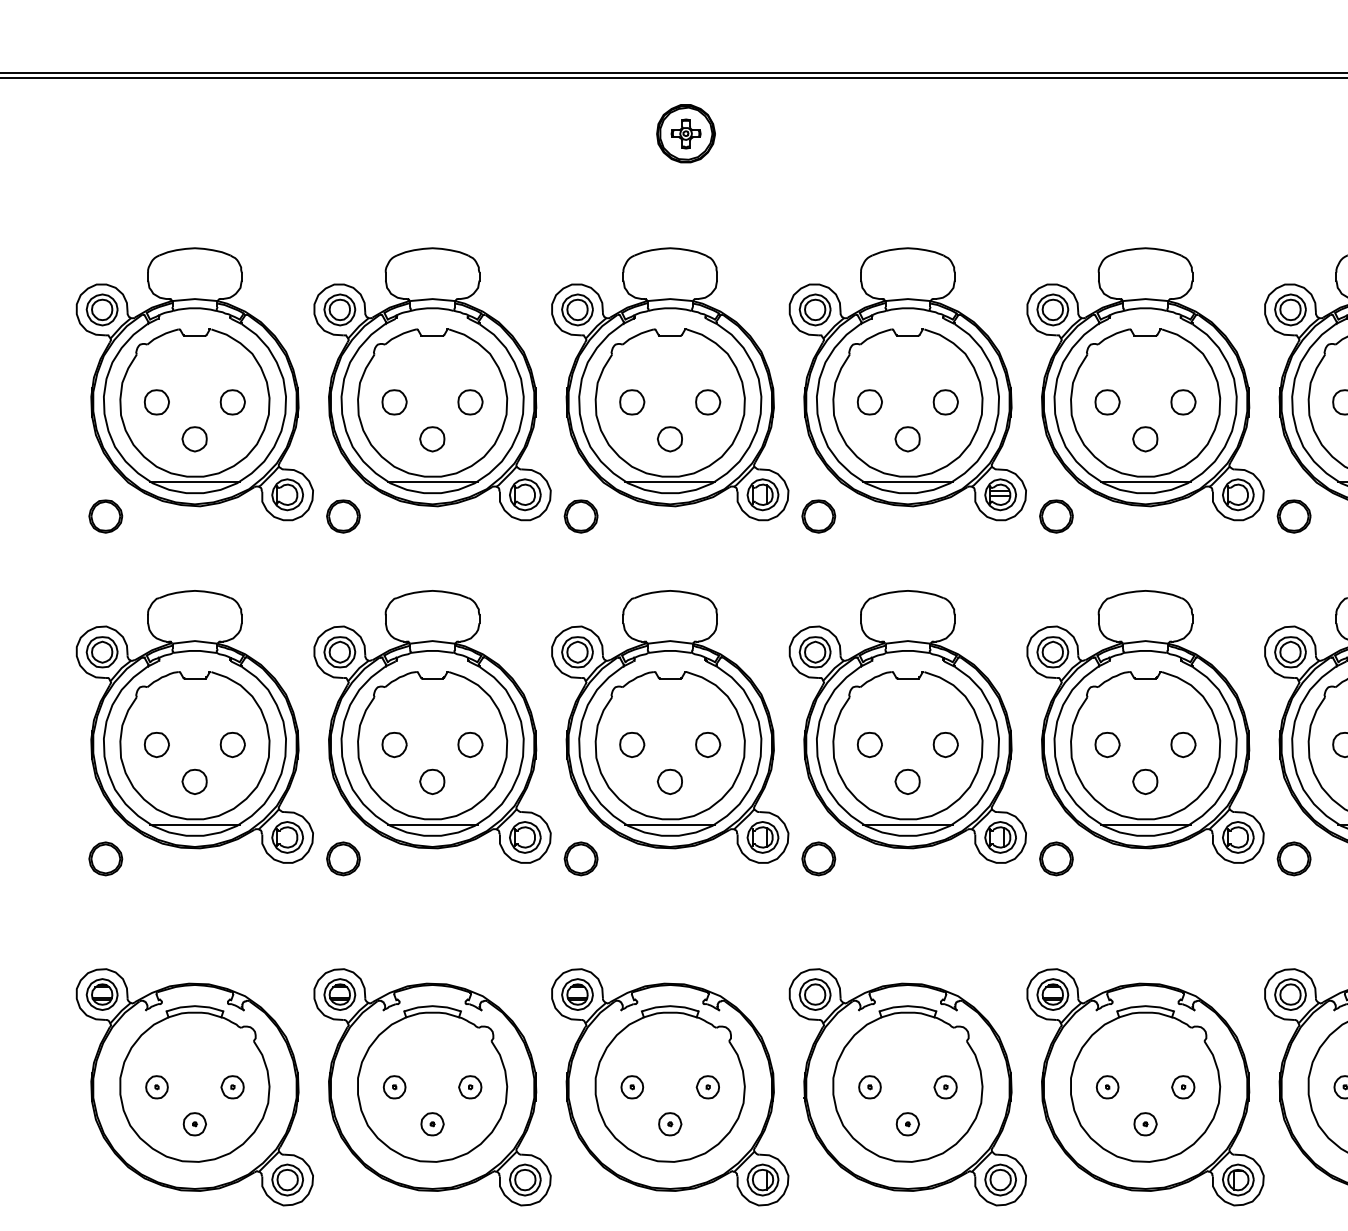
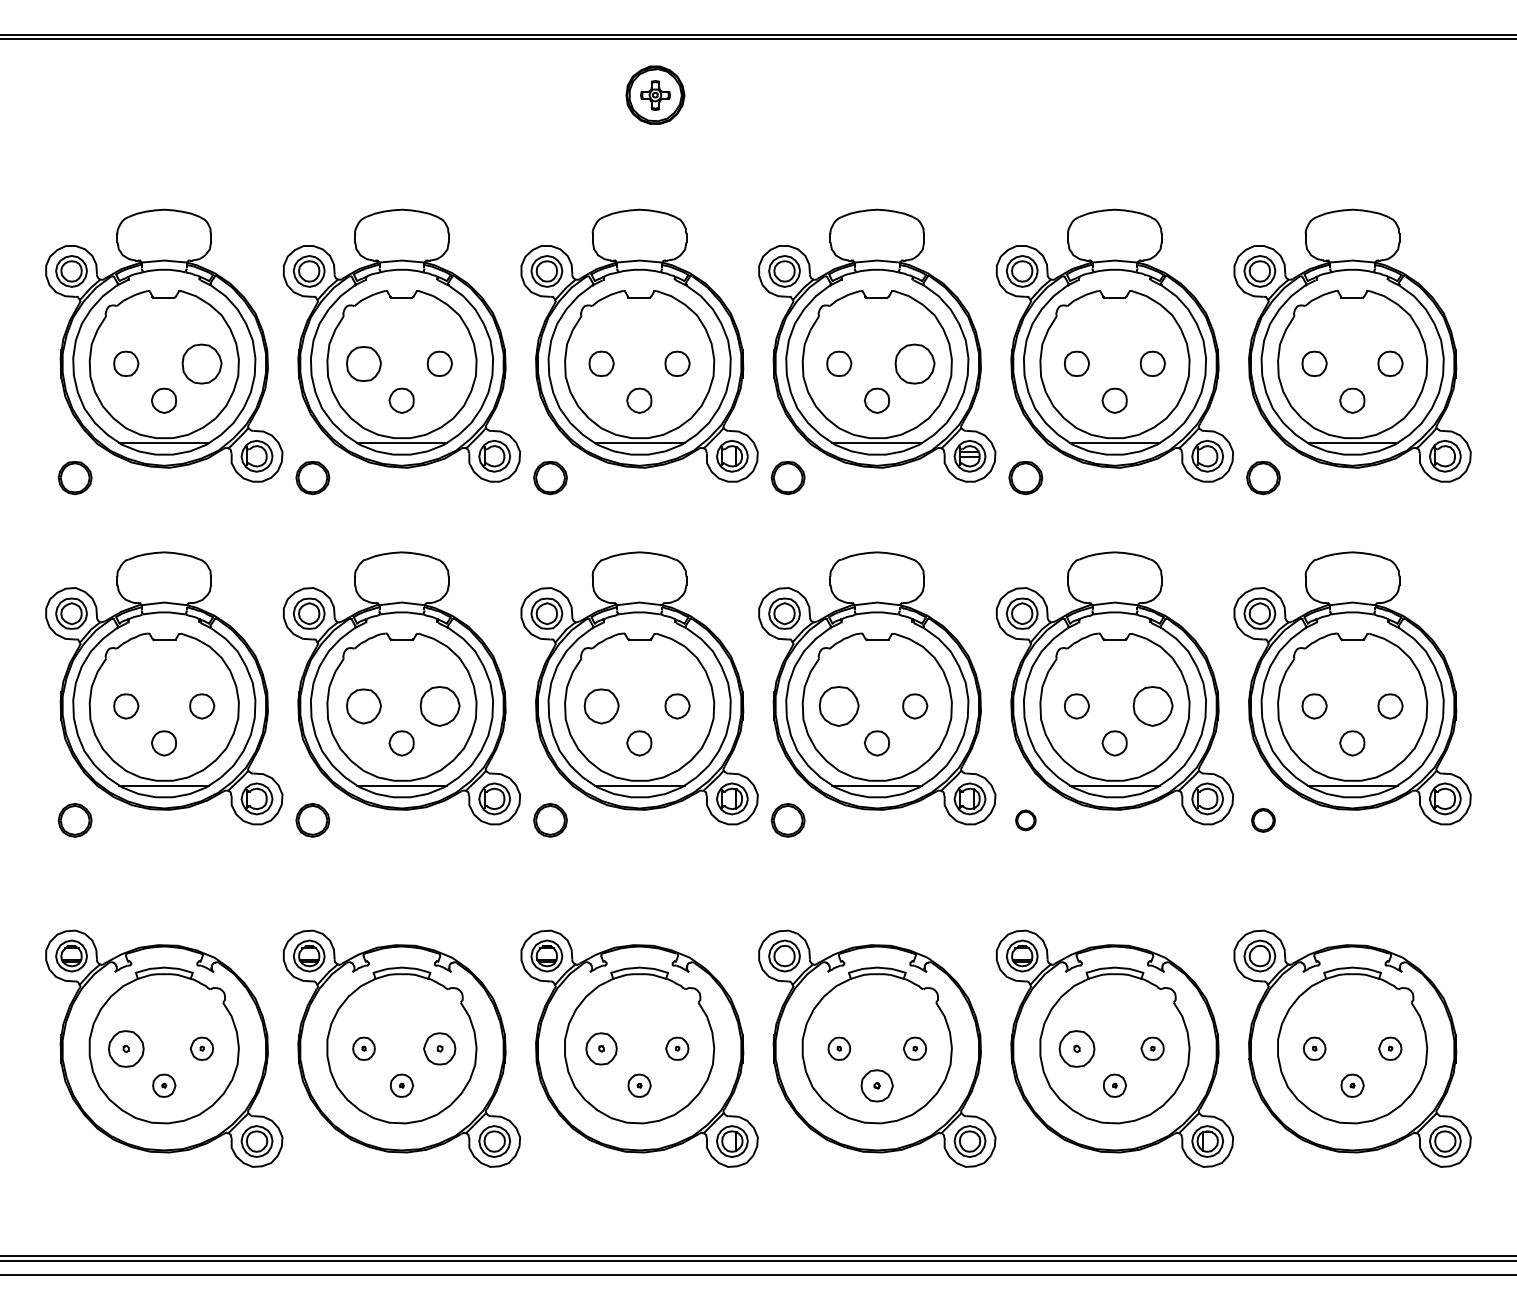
part: (233, 402) -> (202, 363), size x1.6
part: (394, 402) -> (363, 363), size x1.4
part: (946, 402) -> (915, 363), size x1.6
part: (394, 745) -> (363, 706), size x1.4
part: (470, 745) -> (439, 706), size x1.6
part: (632, 745) -> (601, 706), size x1.4
part: (870, 745) -> (839, 706), size x1.6
part: (1183, 745) -> (1152, 706), size x1.6
part: (1056, 859) -> (1025, 820), size x0.6
part: (1294, 859) -> (1263, 820), size x0.7
part: (157, 1087) -> (126, 1048), size x1.6
part: (470, 1087) -> (439, 1048), size x1.4
part: (632, 1087) -> (601, 1048), size x1.4
part: (1107, 1087) -> (1076, 1048), size x1.6
part: (908, 1124) -> (877, 1085), size x1.4

